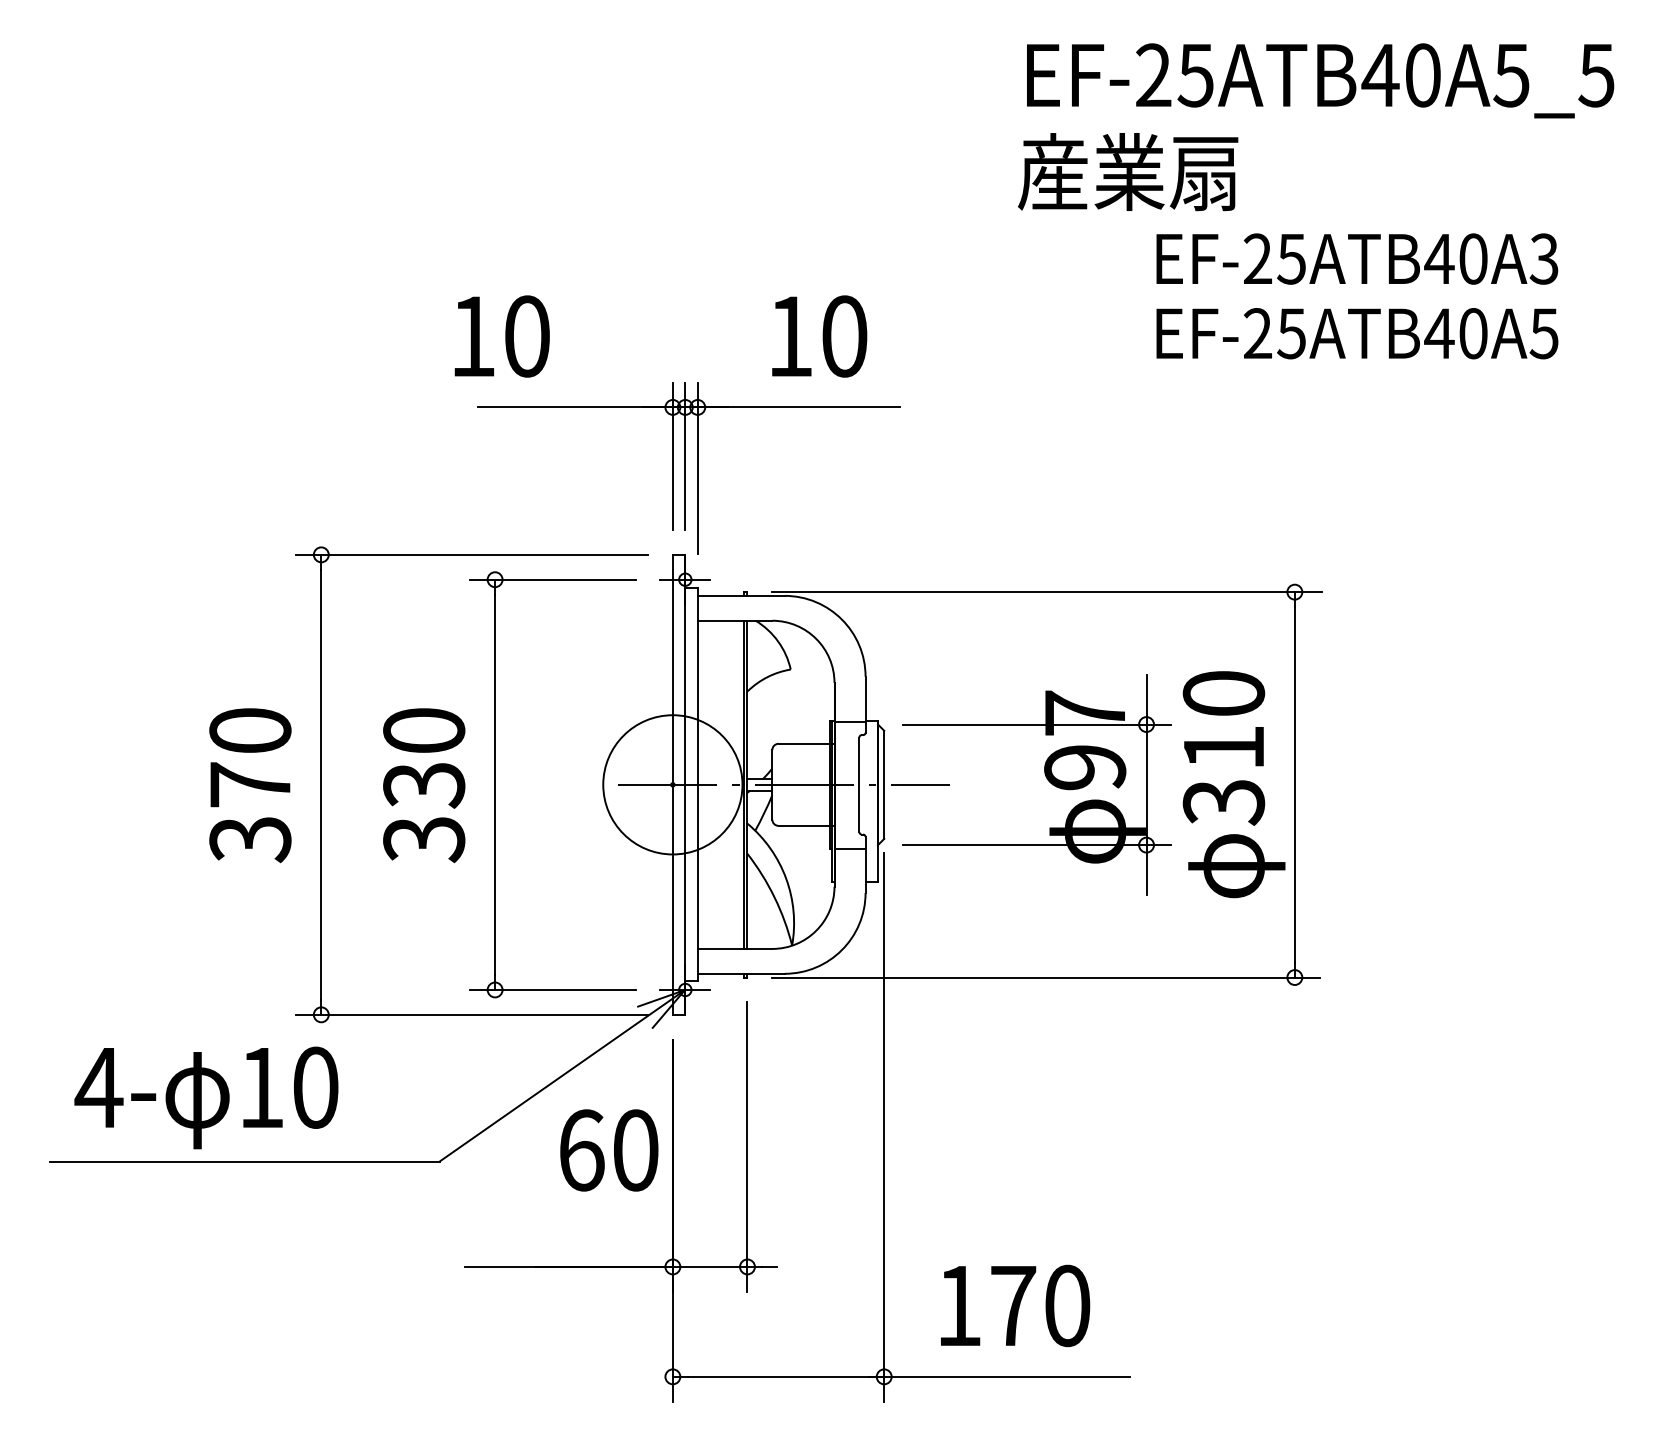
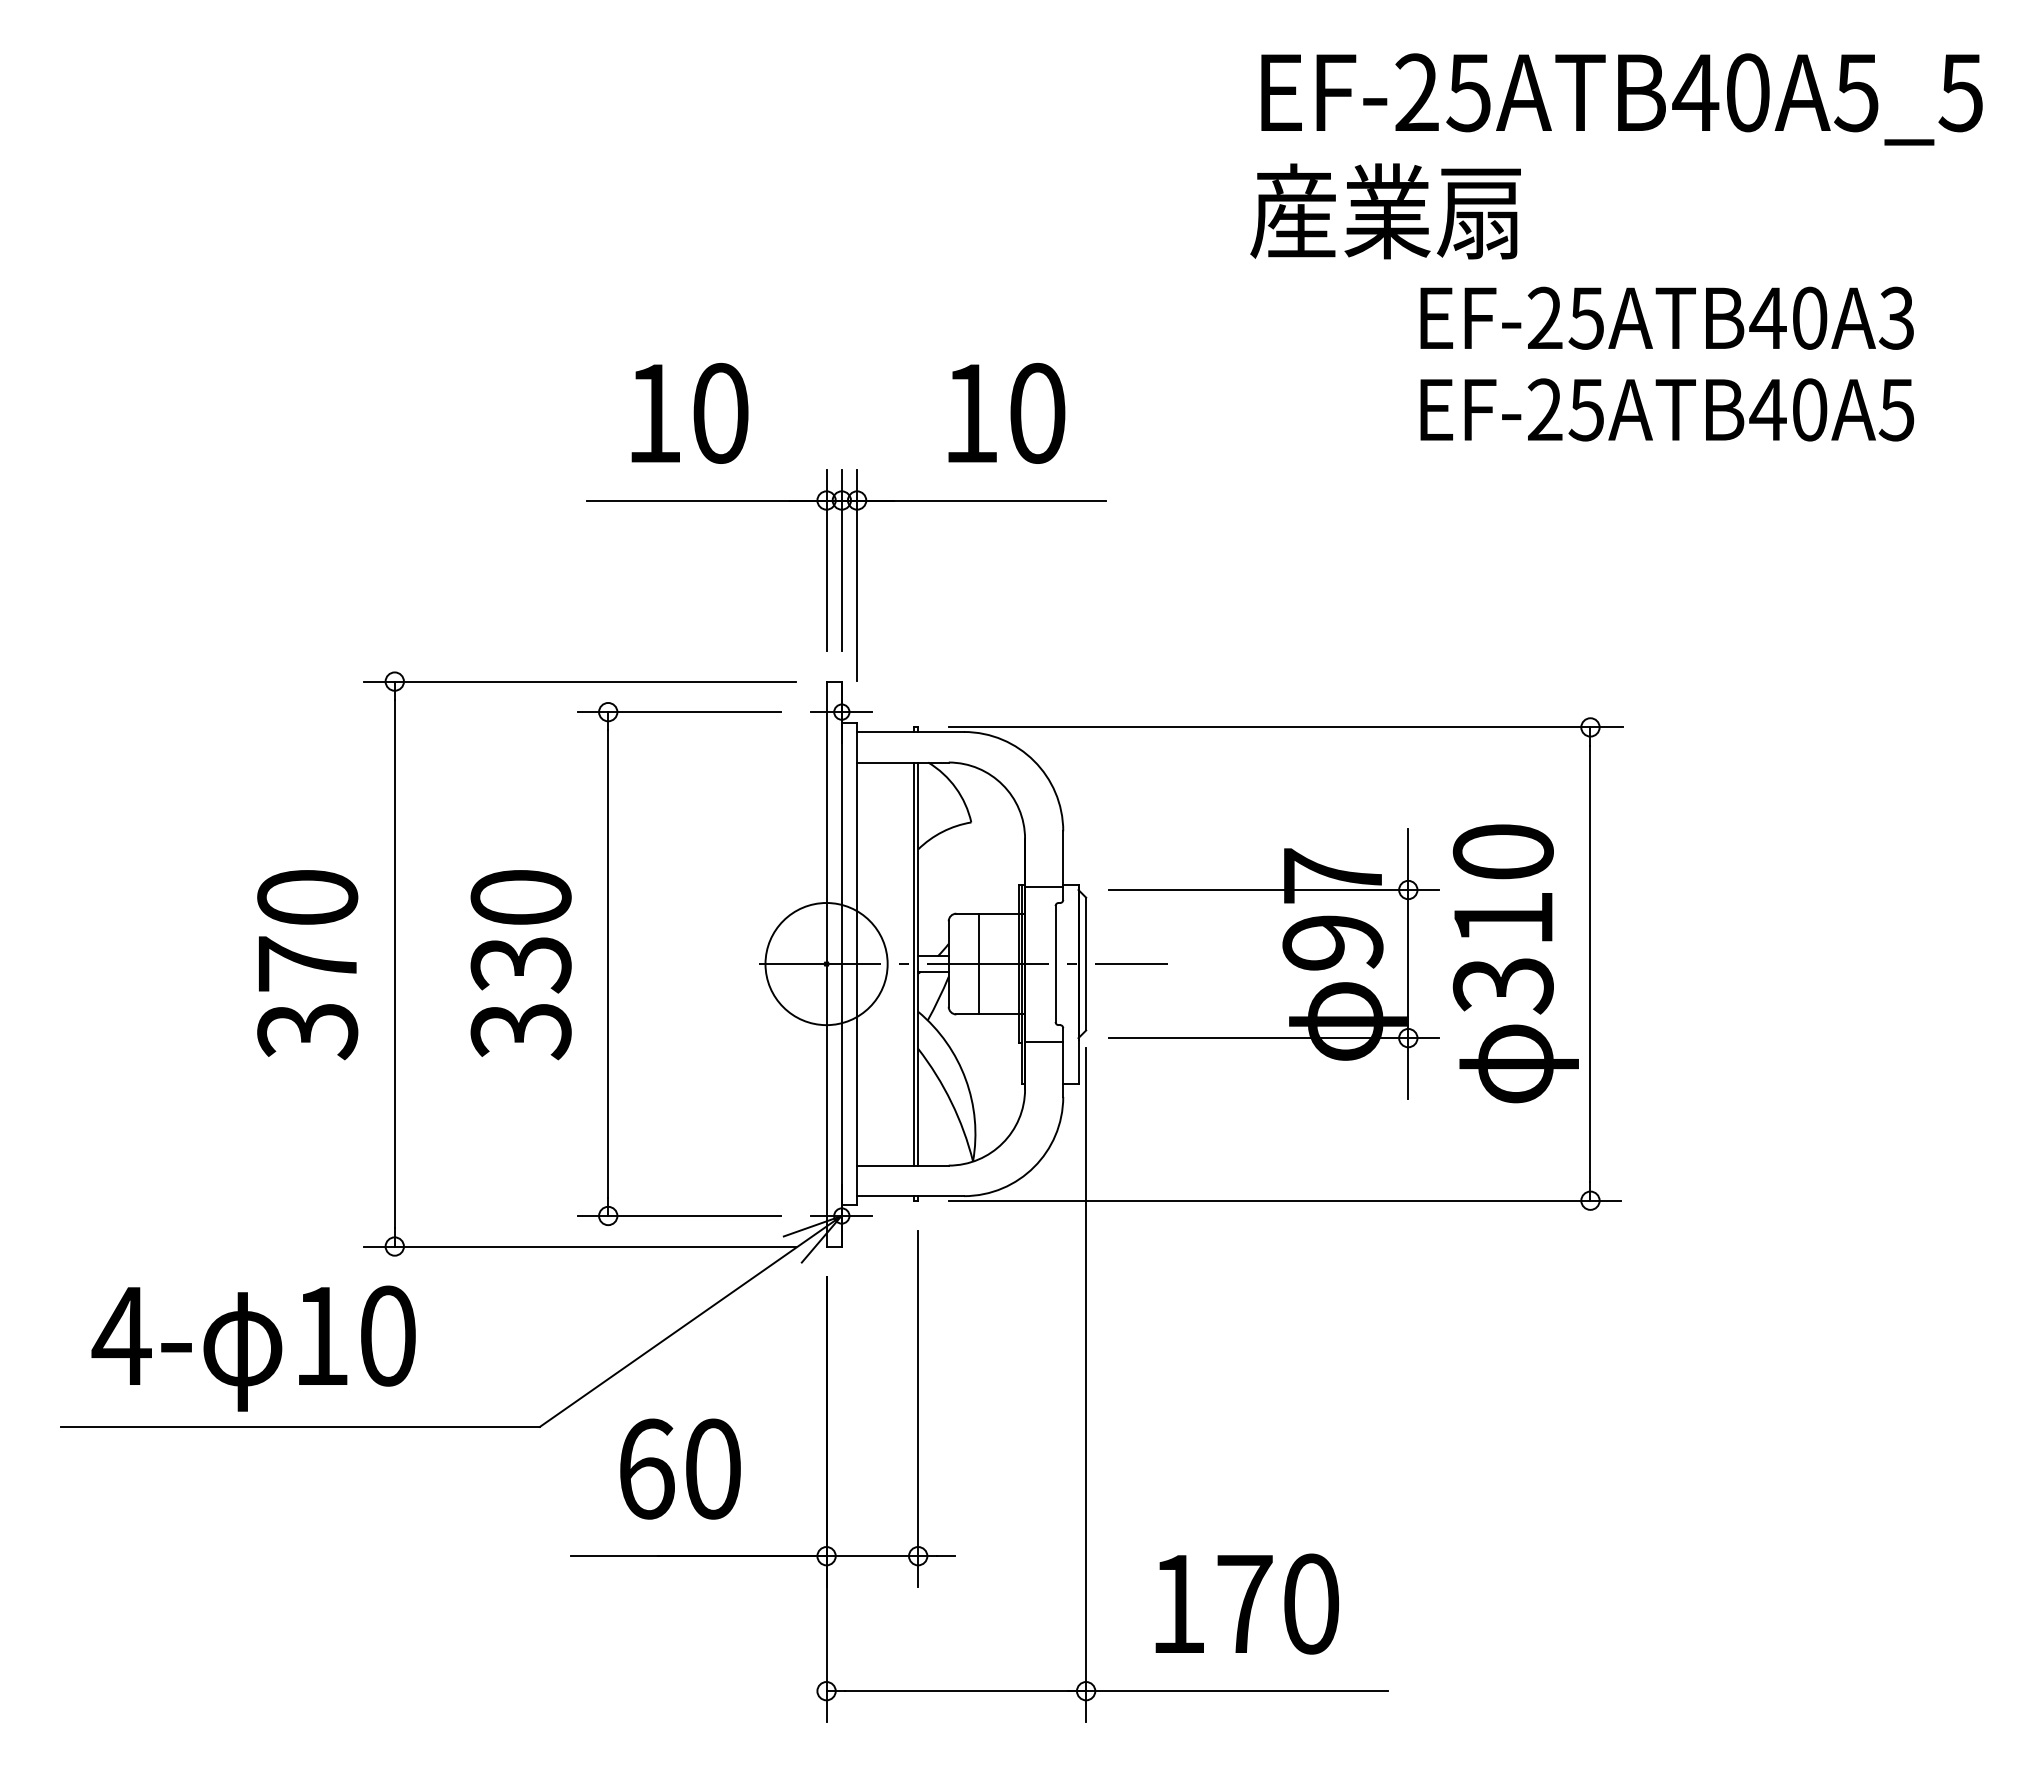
text: (501, 336) -> (689, 413), moved
line: (797, 784) -> (979, 963), added
circle: (672, 785) -> (826, 964), size x0.71
text: (609, 1149) -> (680, 1468), moved

